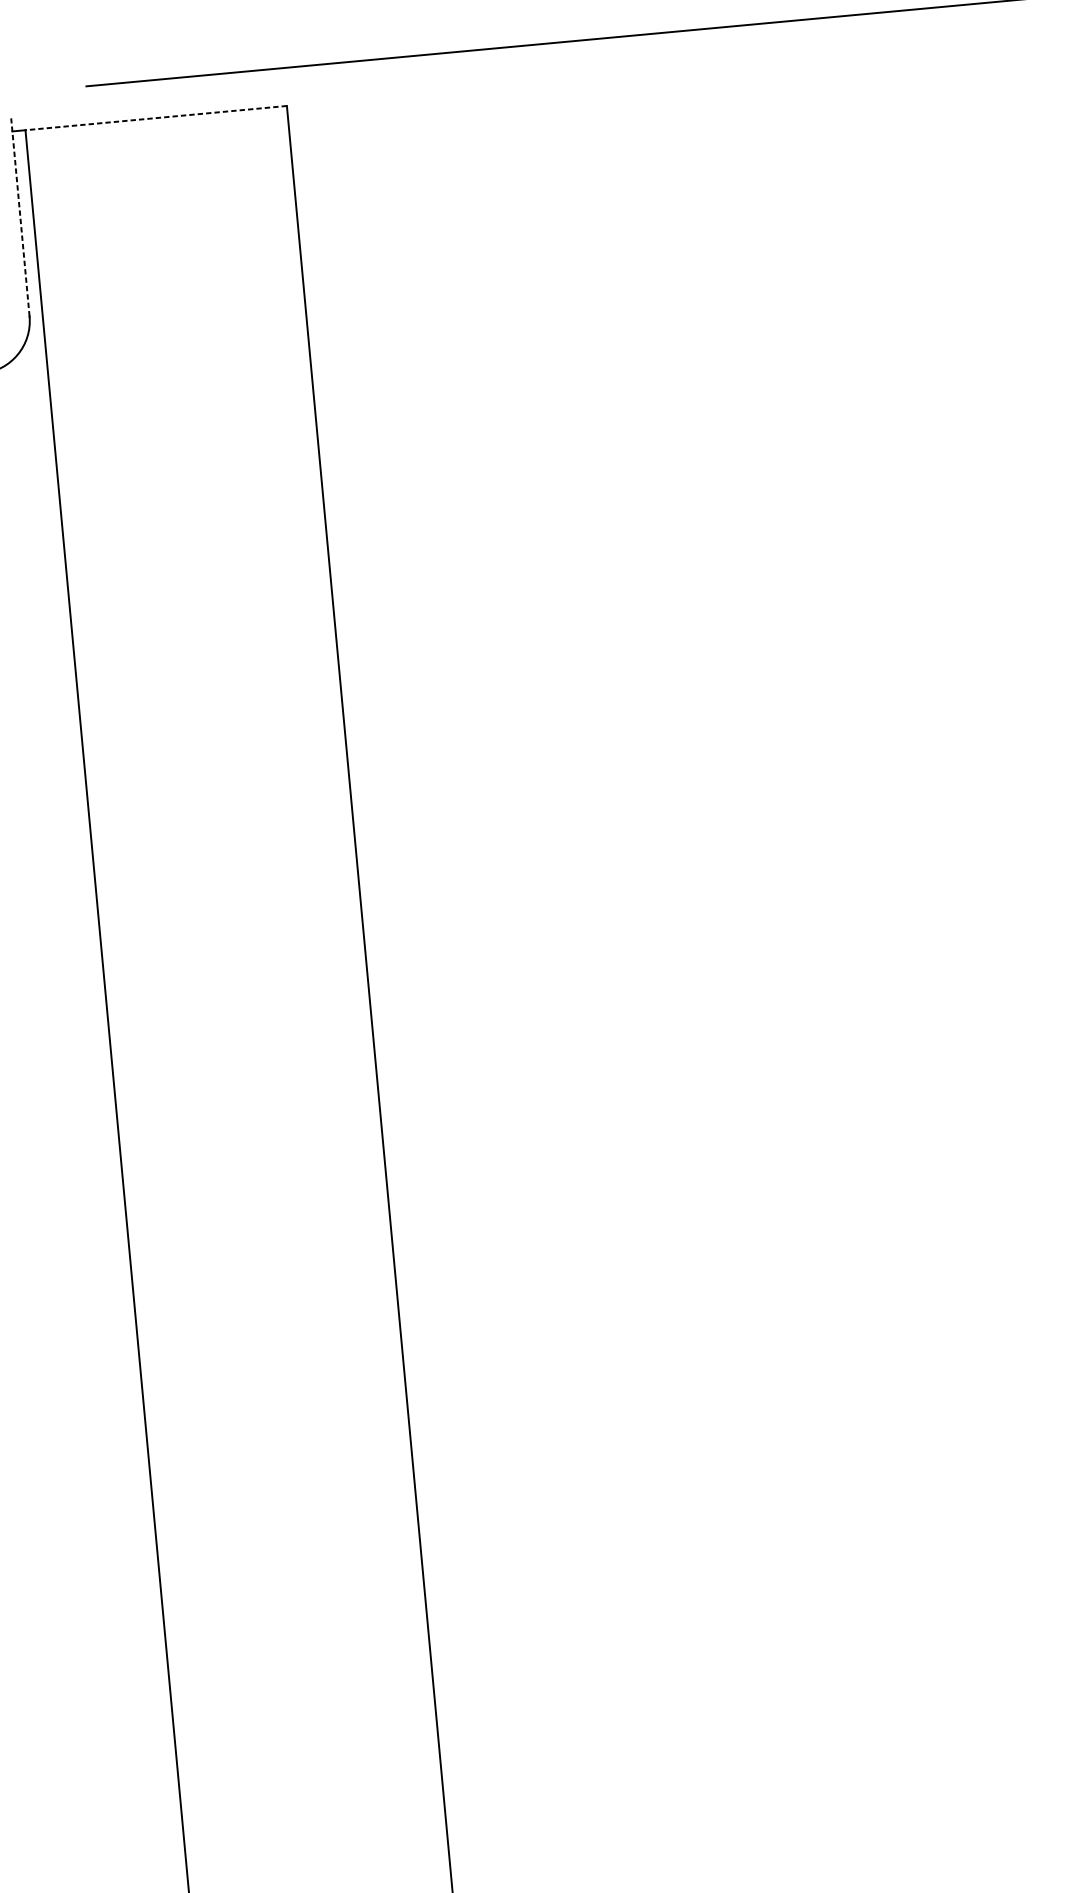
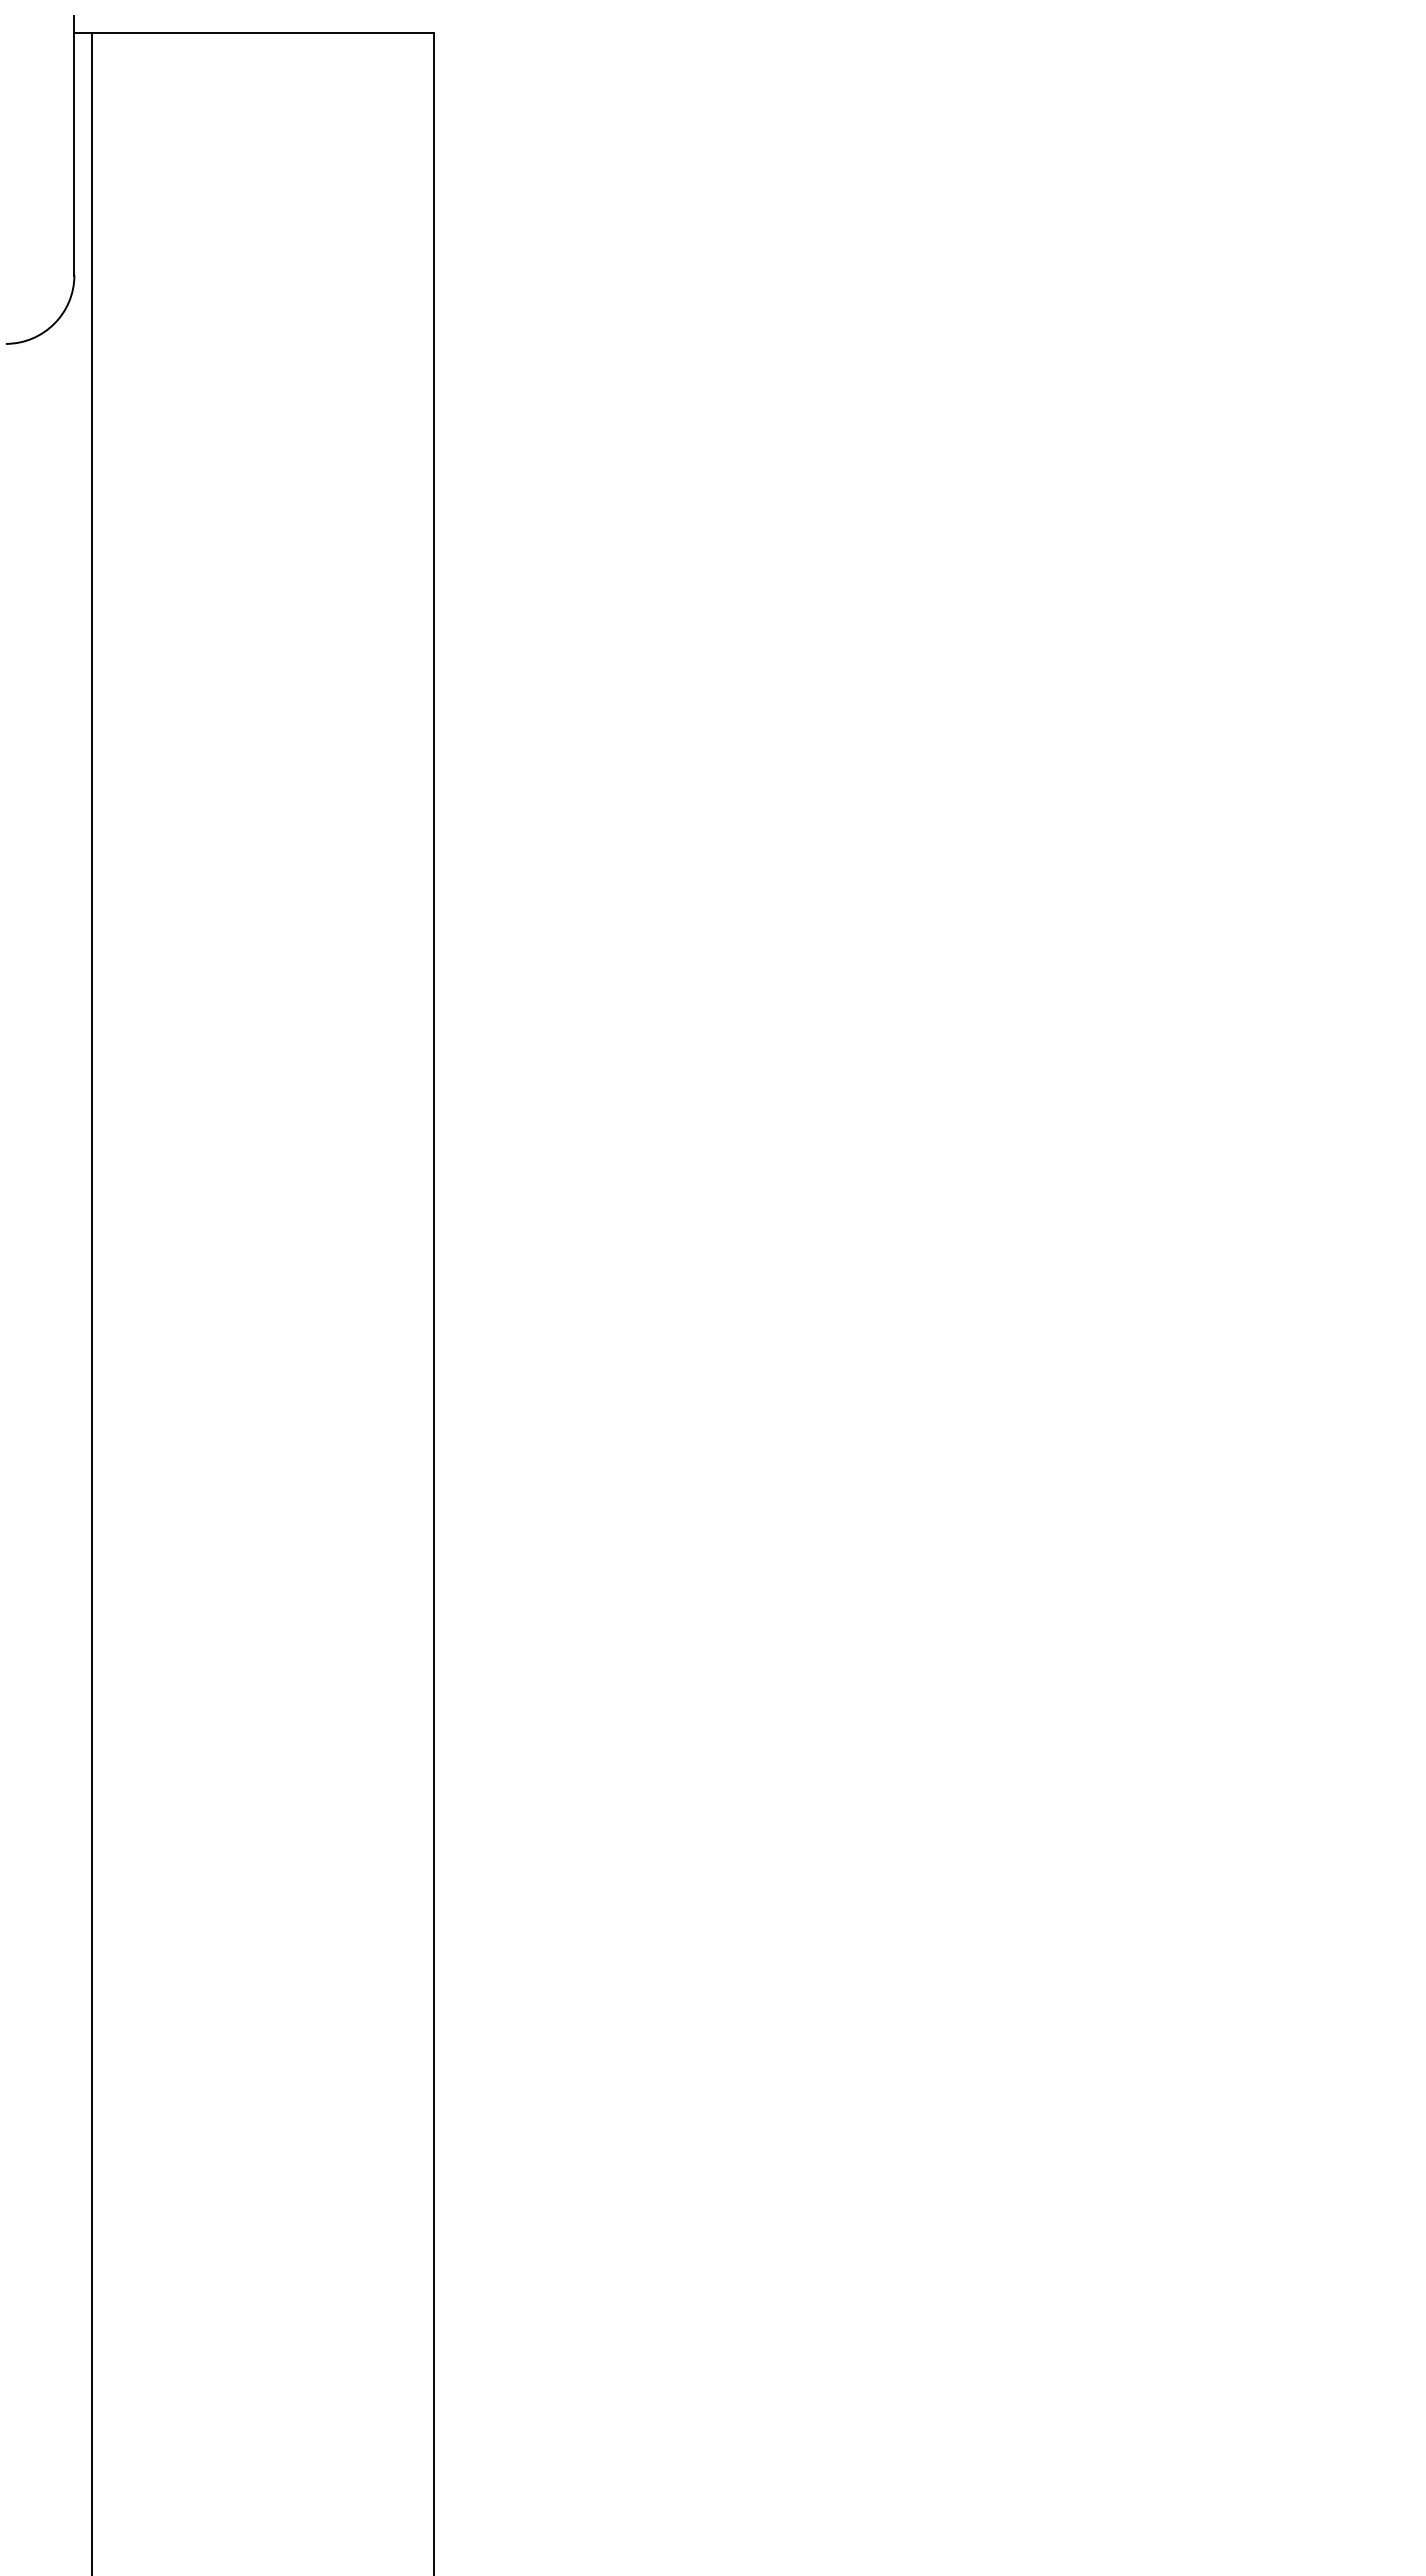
line: (155, 117) -> (262, 32), dashed -> solid
line: (20, 217) -> (74, 145), dashed -> solid

